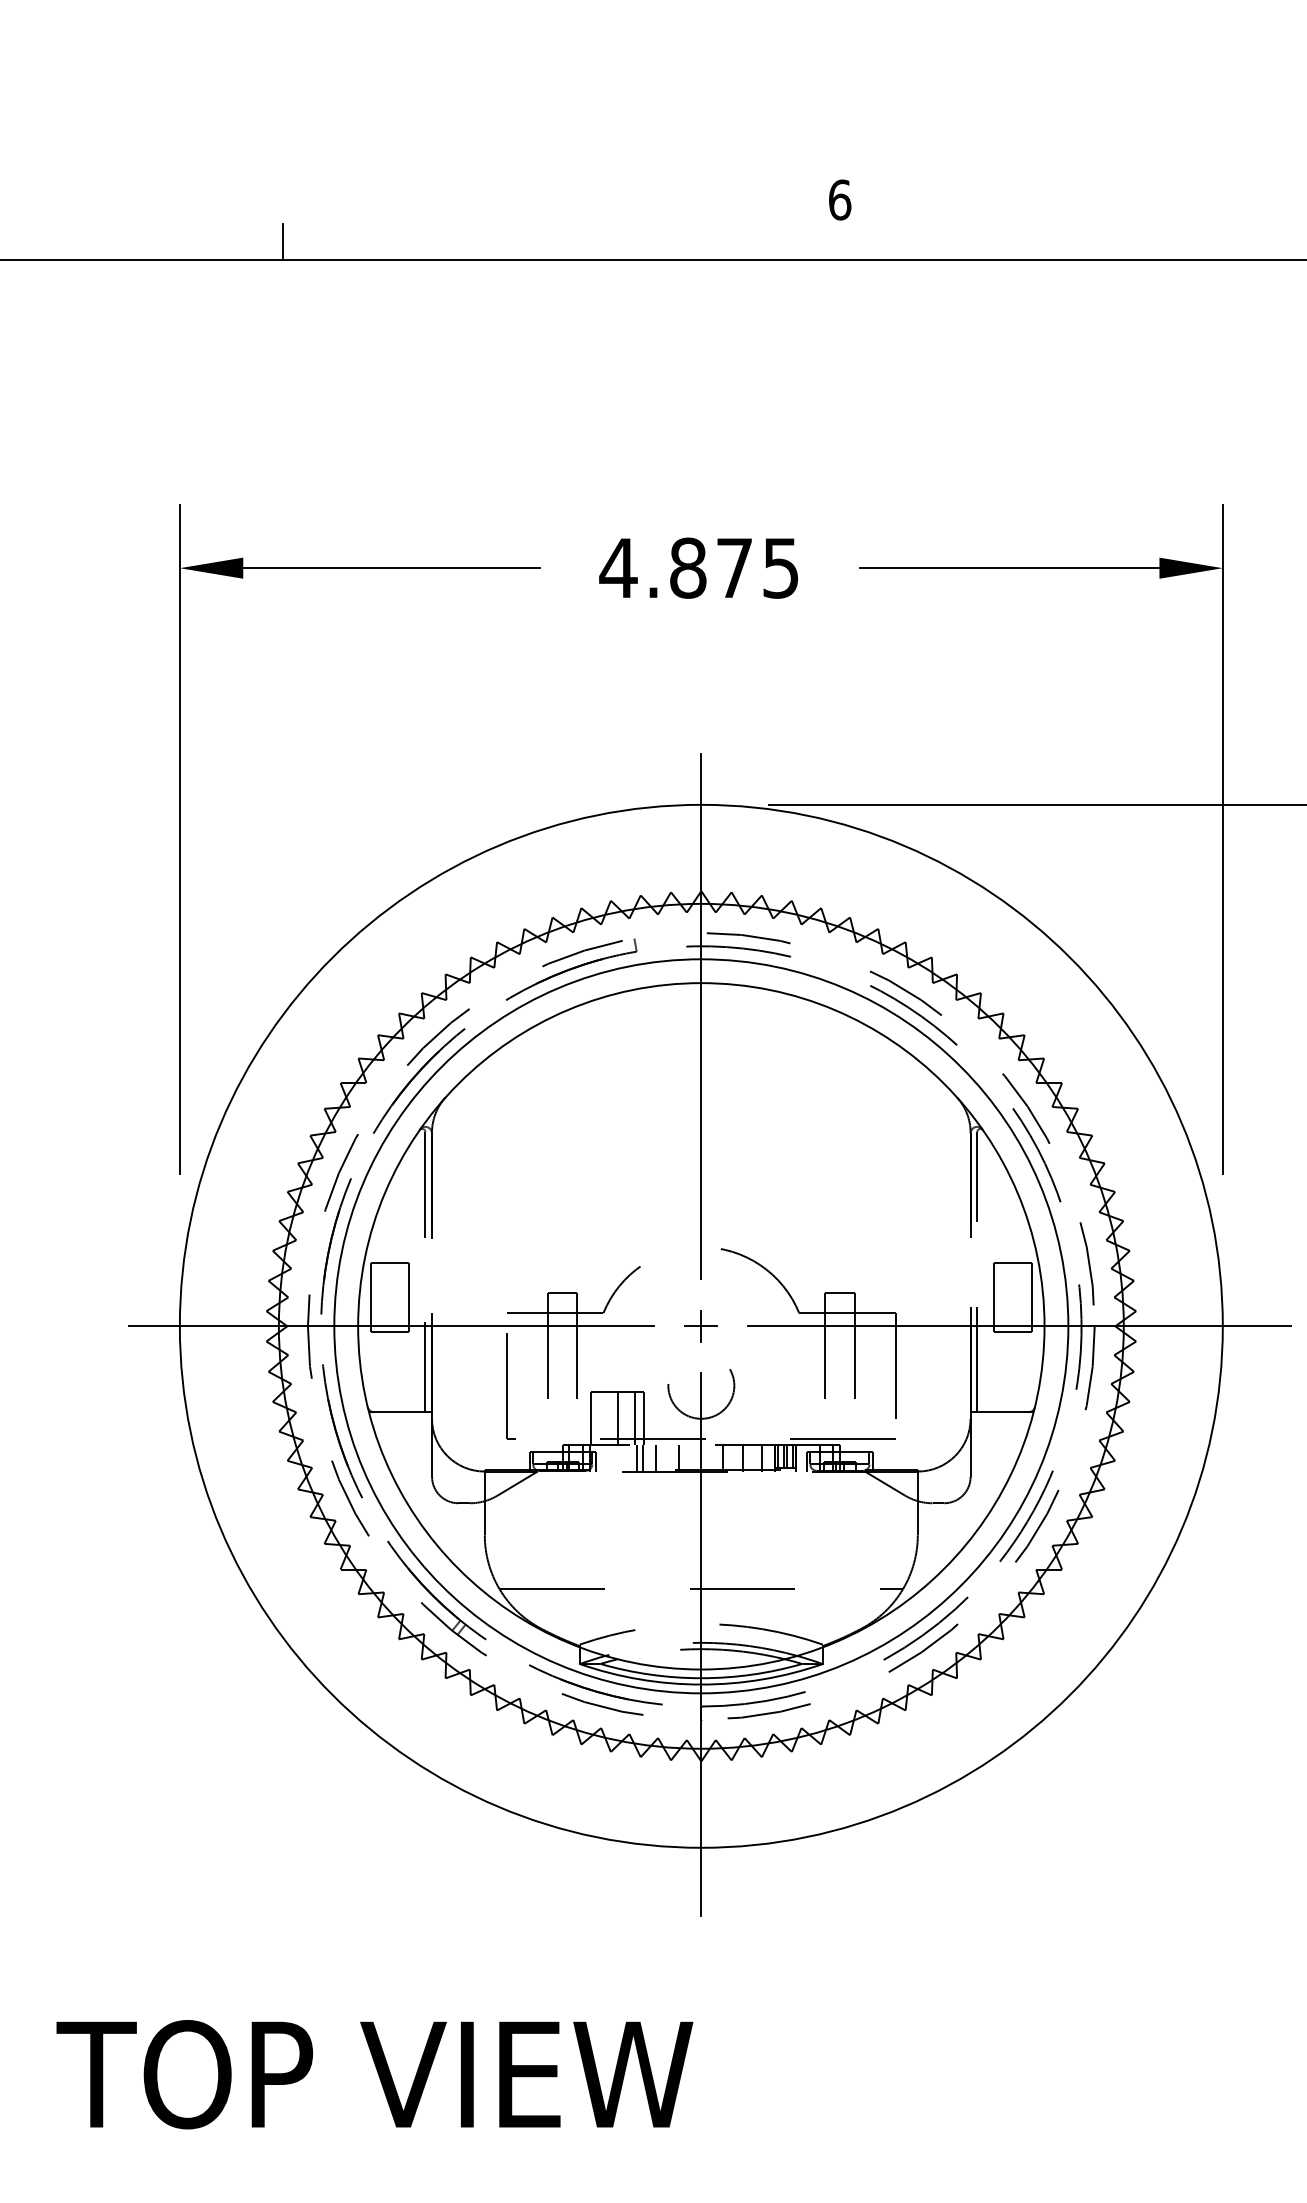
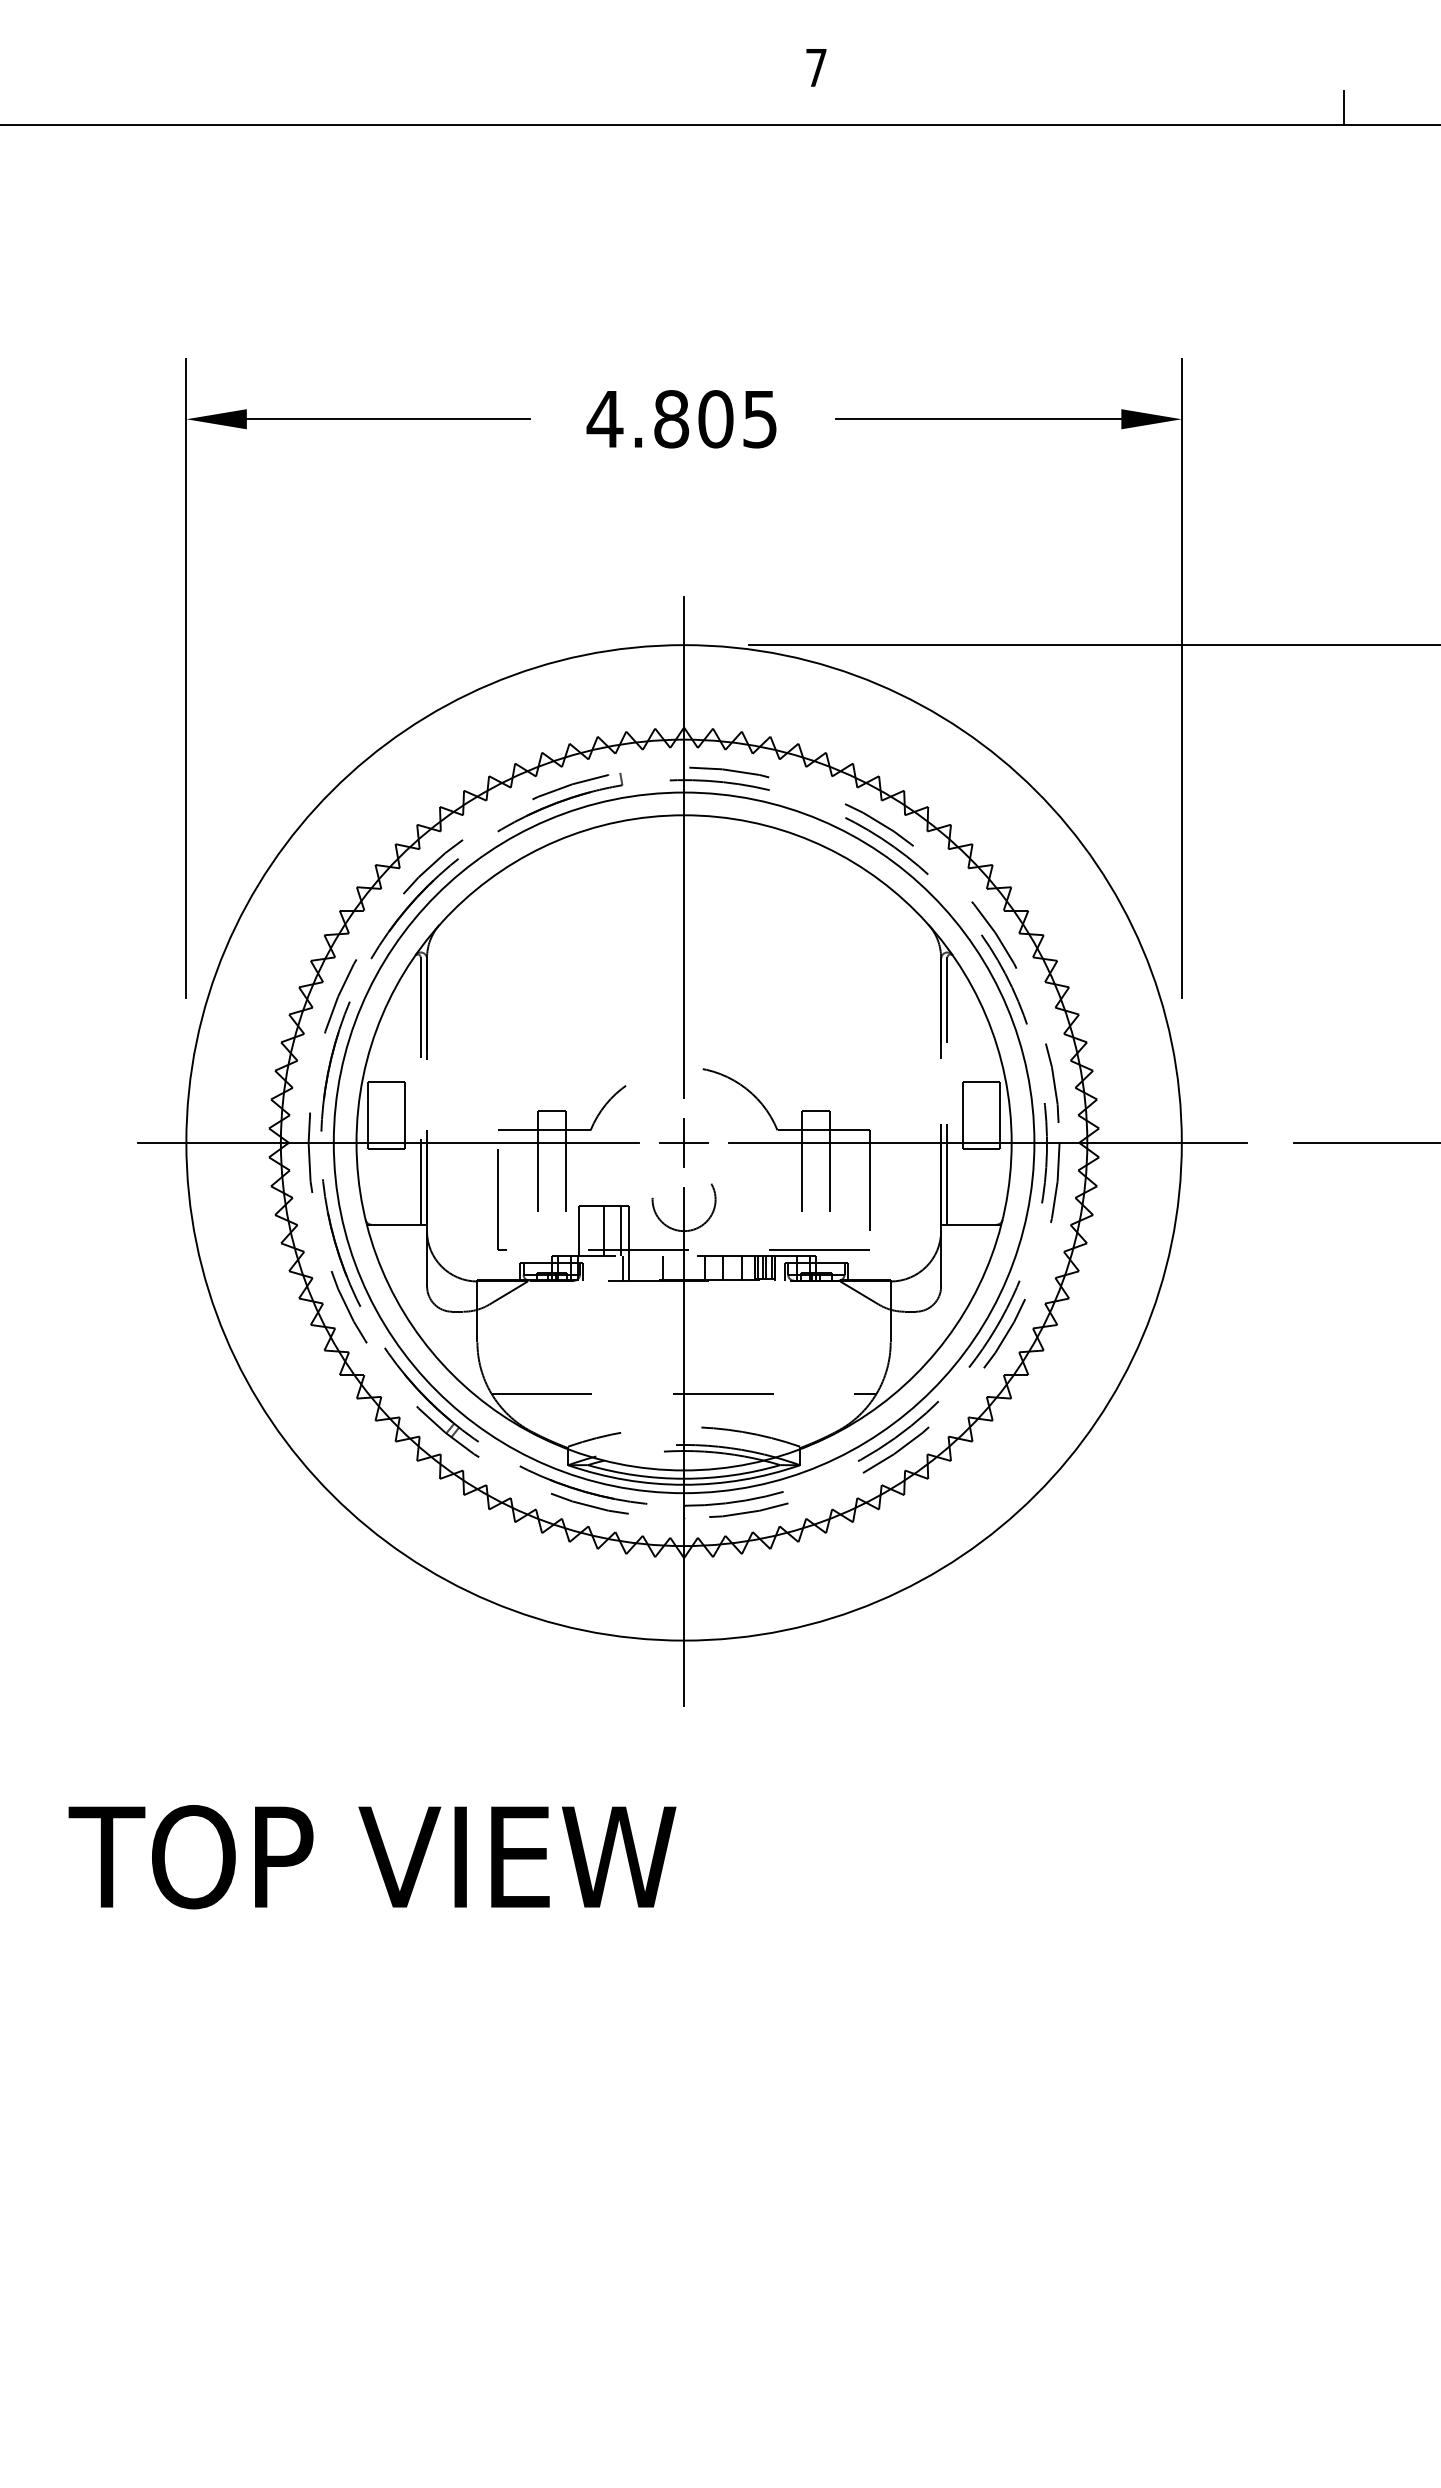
text: (840, 199) -> (816, 67), 6 -> 7
line: (283, 241) -> (285, 107), removed
text: (734, 568) -> (715, 419), 4.875 -> 4.805
part: (700, 1325) -> (683, 1142), size x1.6
line: (655, 1457) -> (640, 1268), removed

